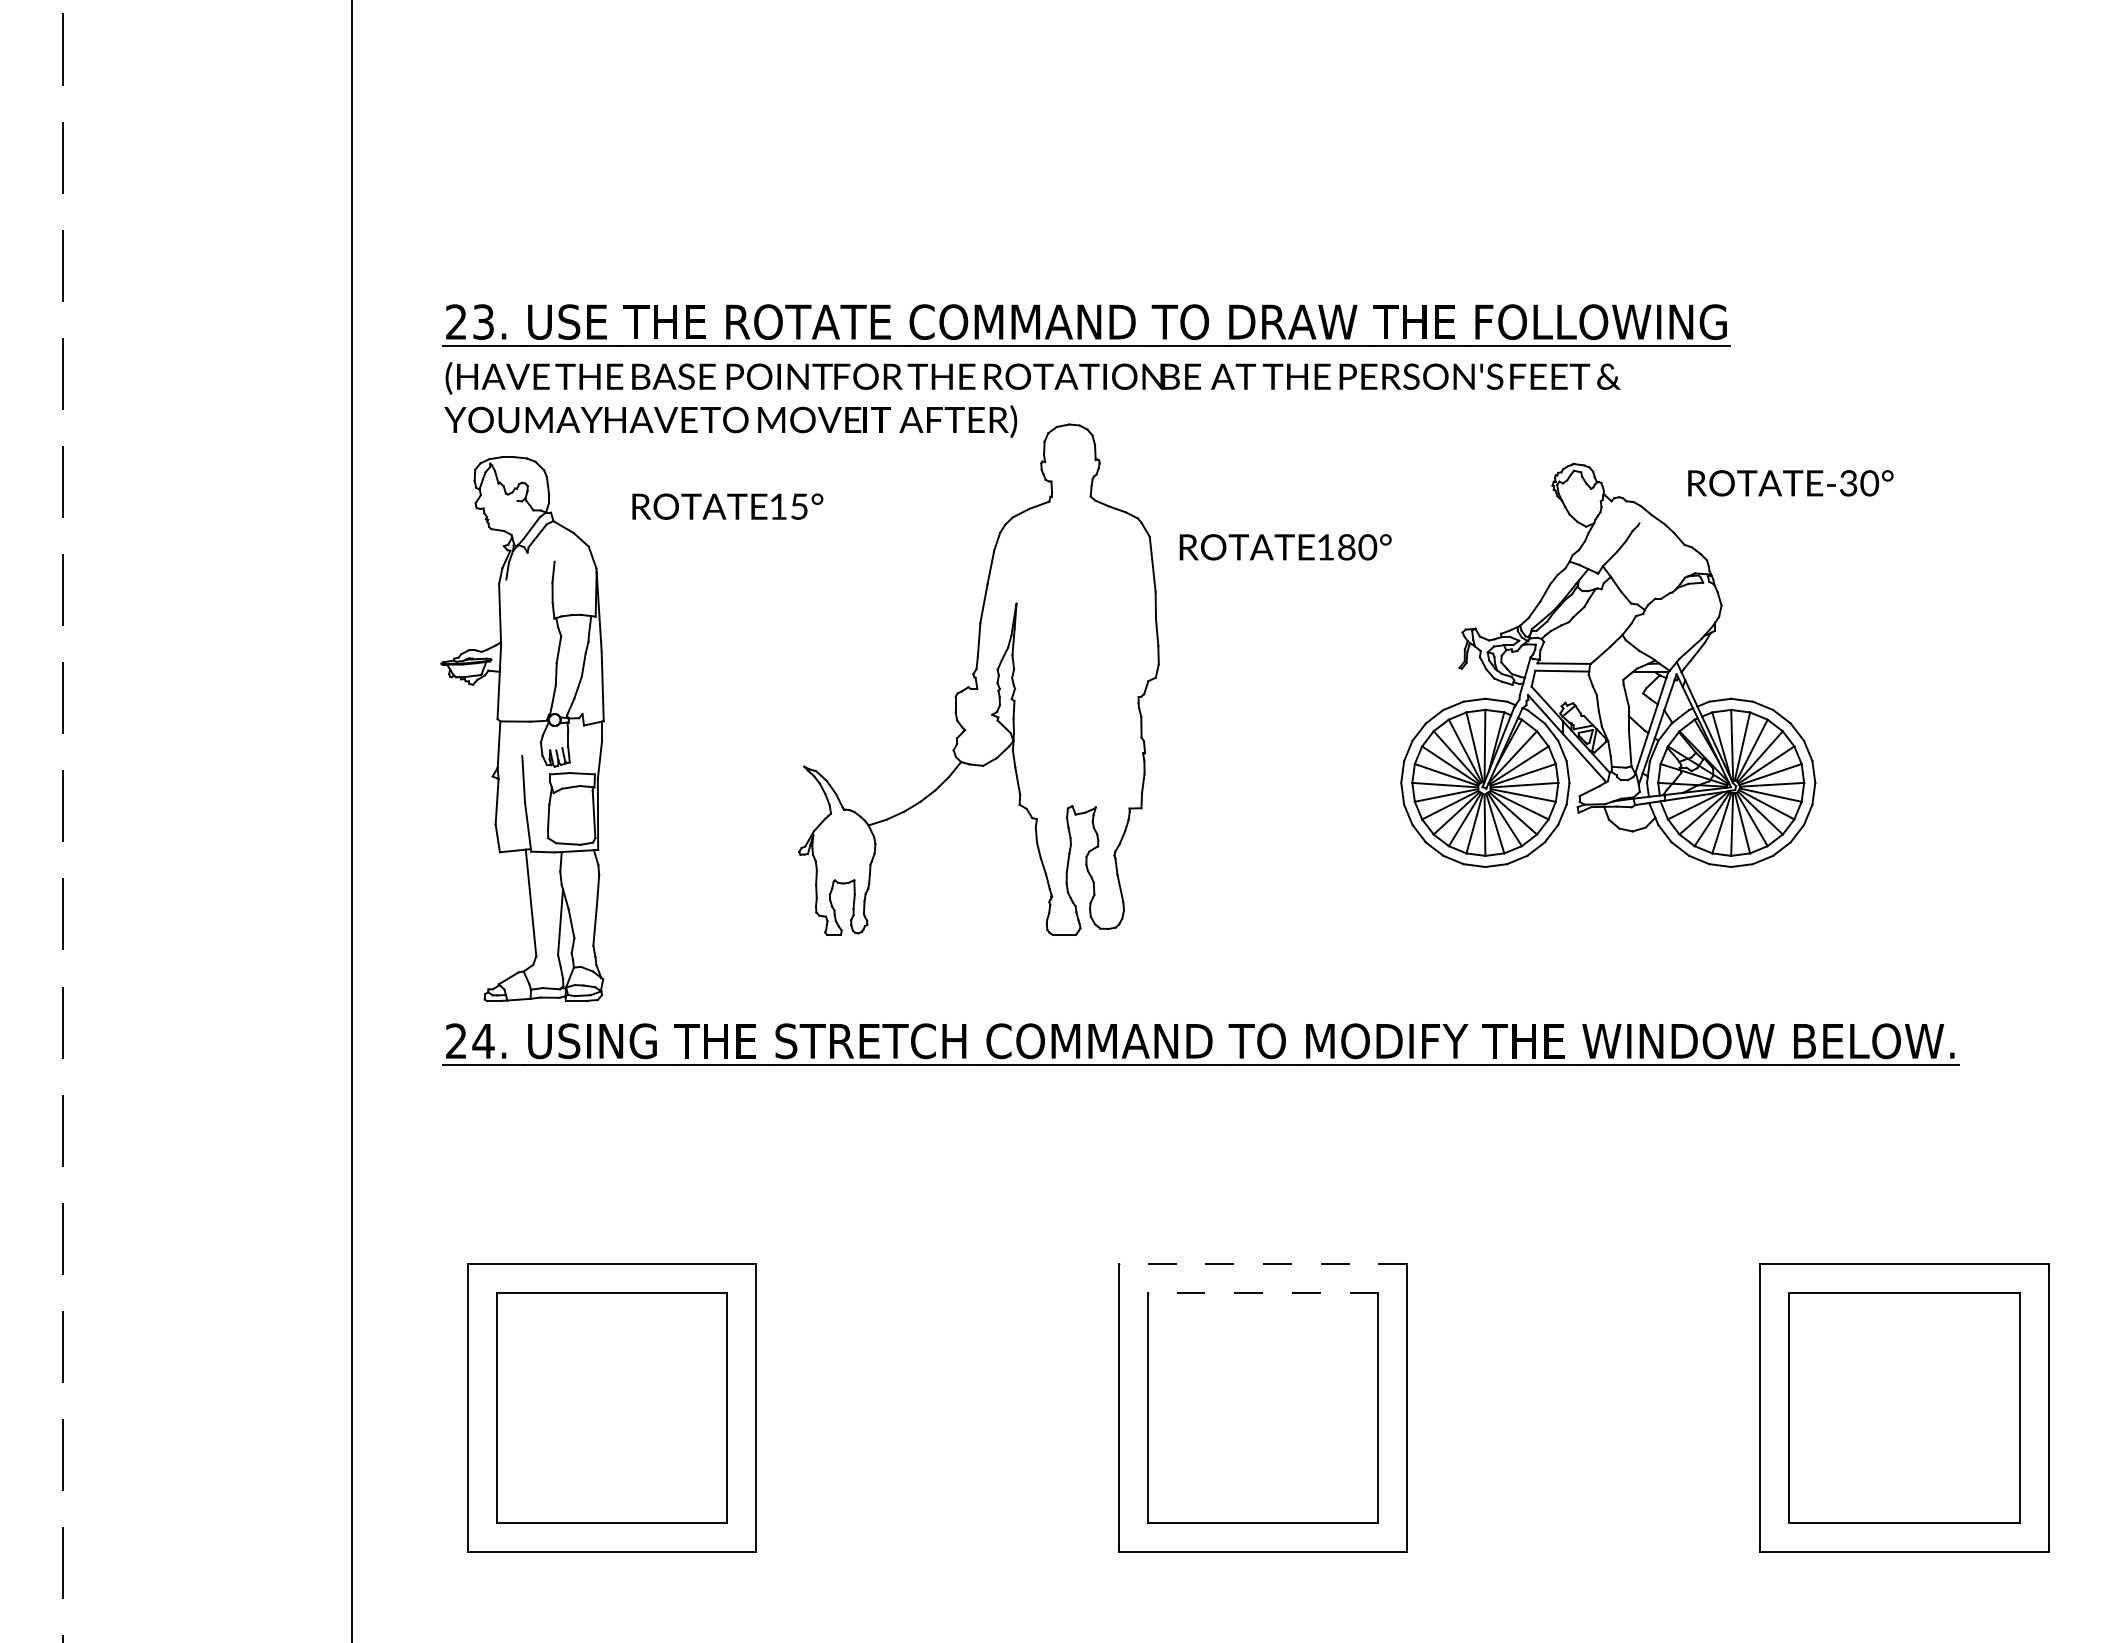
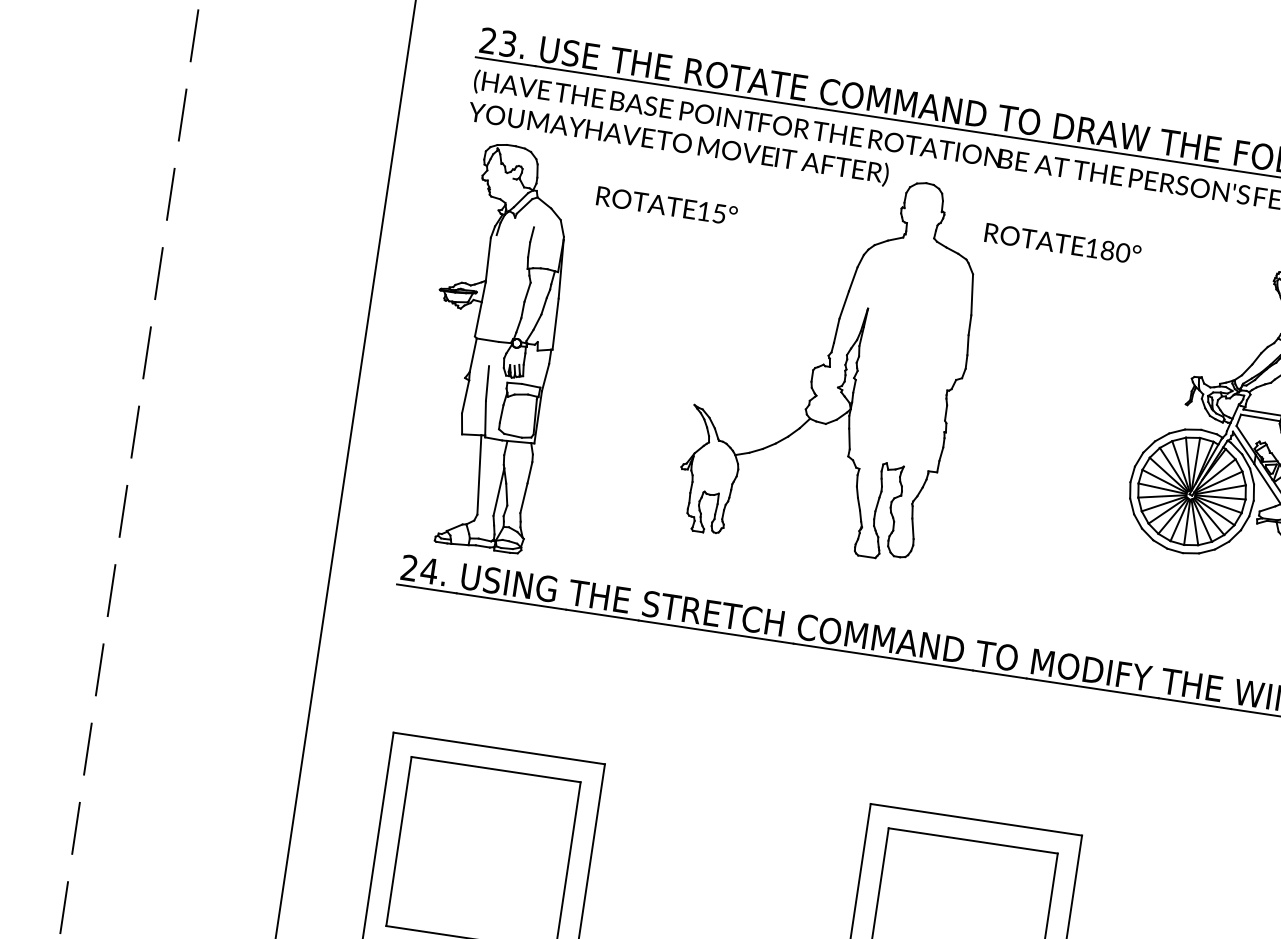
text: (1285, 547) -> (1062, 244), moved
line: (1262, 1263) -> (976, 819), dashed -> solid
line: (1262, 1292) -> (972, 840), dashed -> solid

